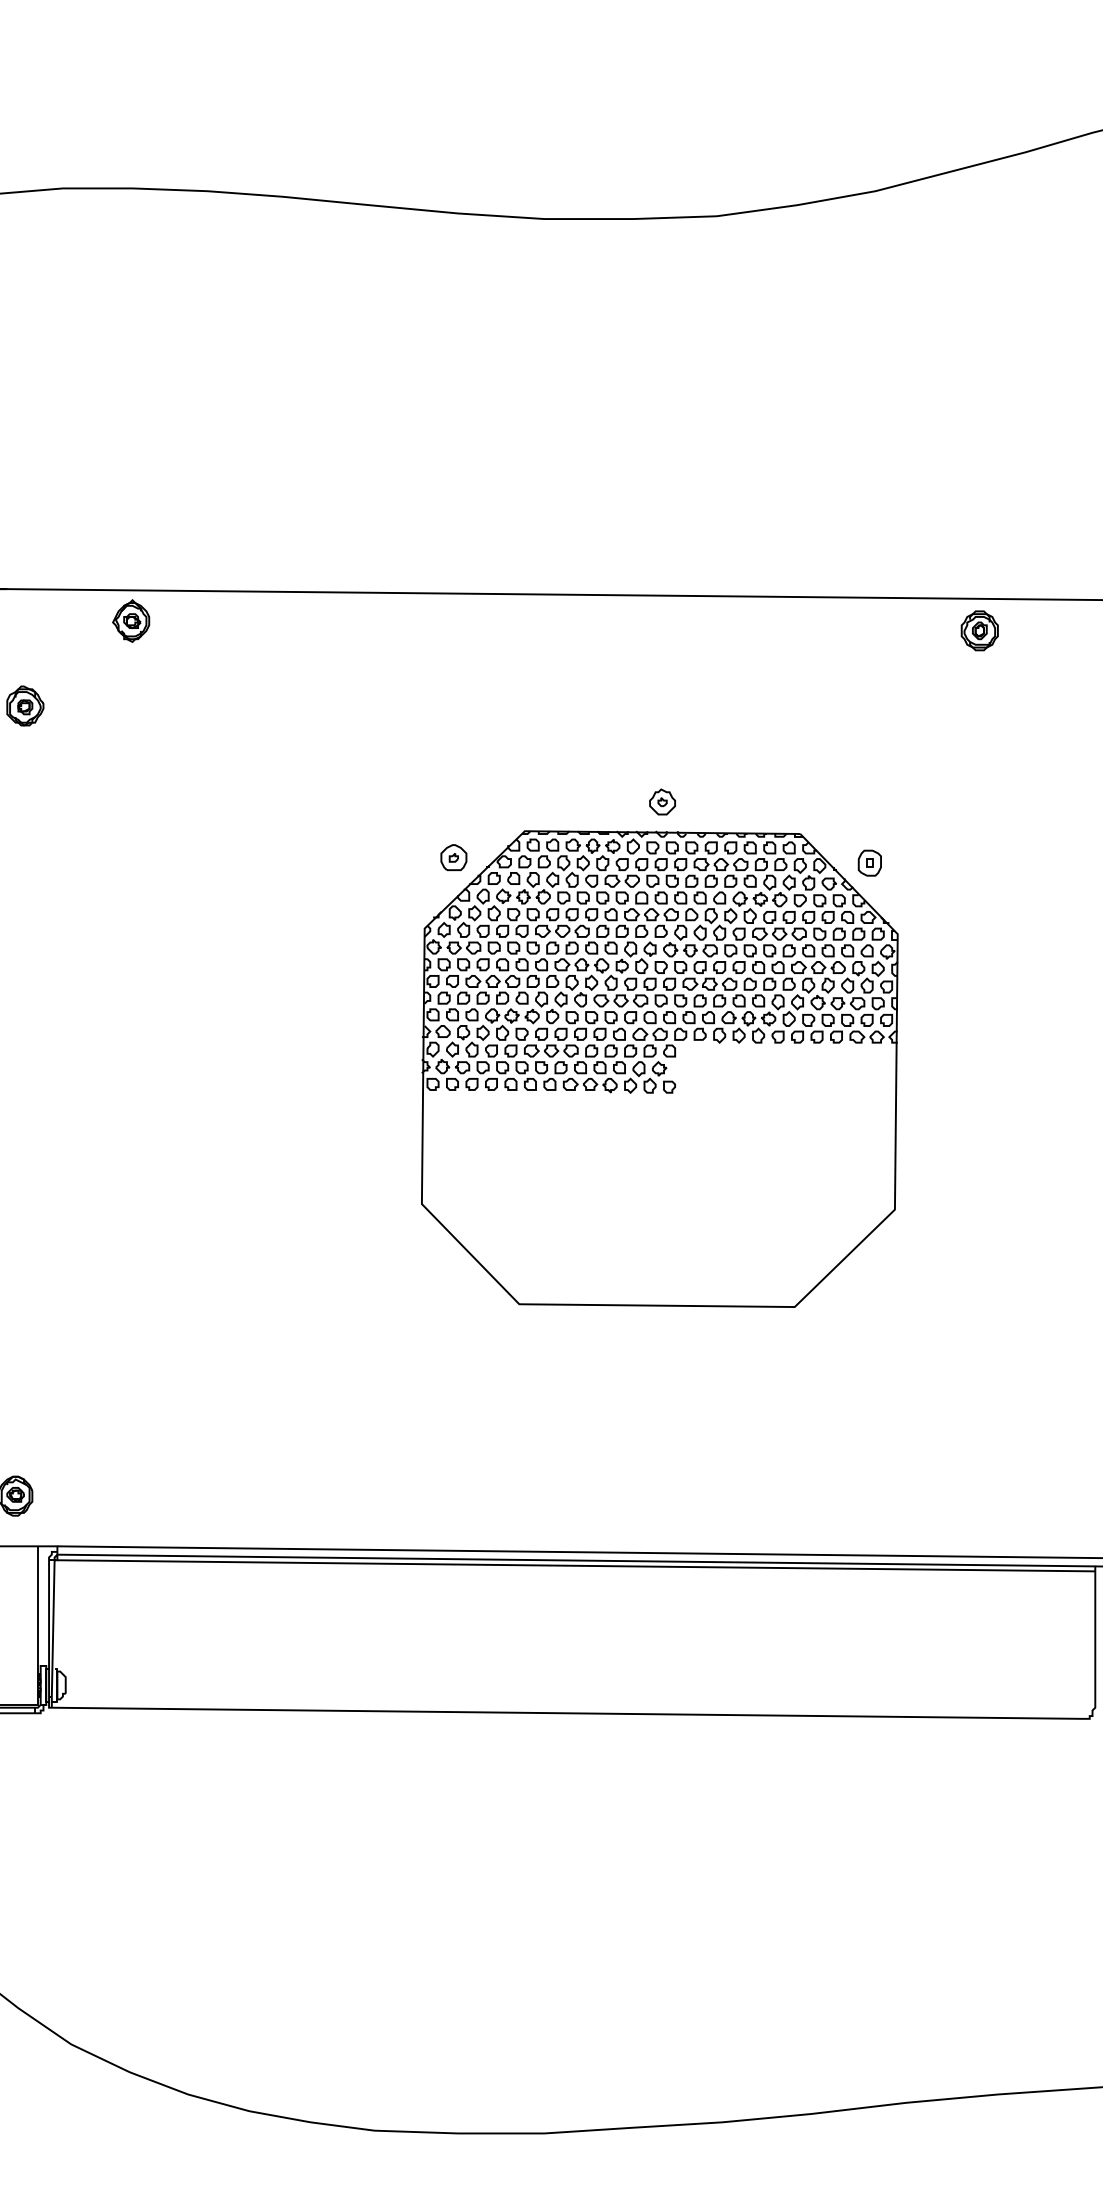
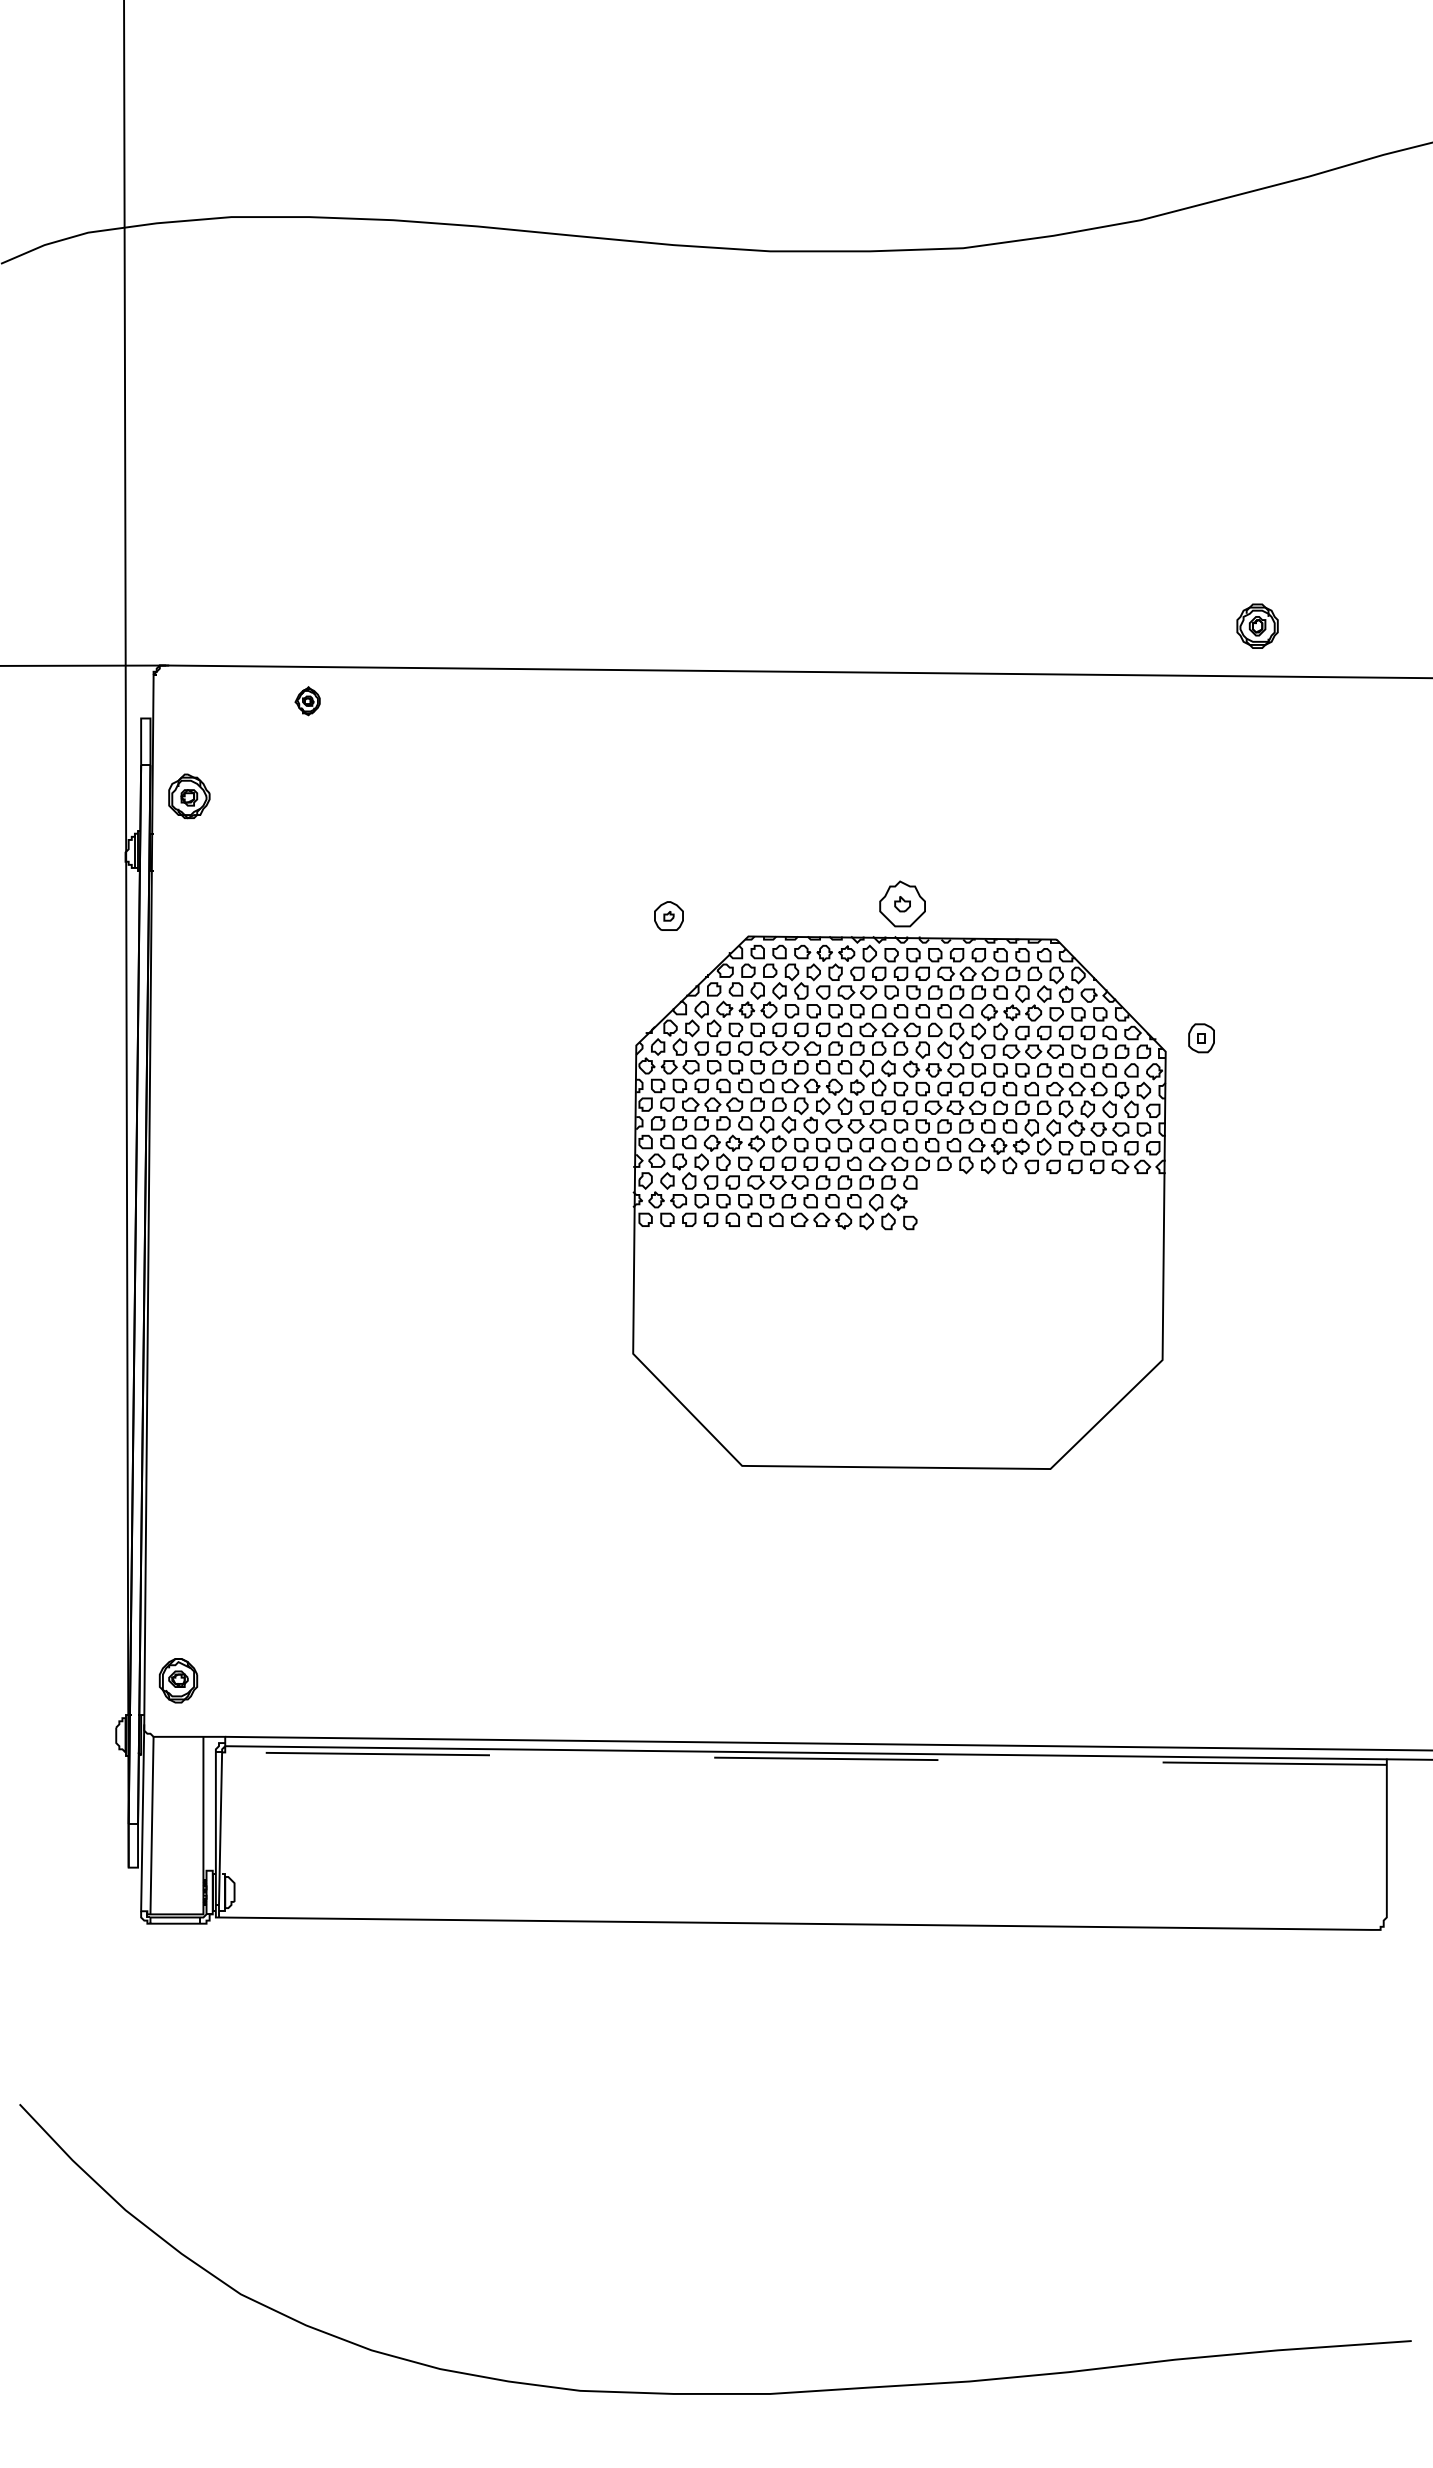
part: (130, 620) -> (307, 700), size x0.6
part: (979, 630) -> (1257, 625), moved
part: (662, 801) -> (902, 903), size x1.6
part: (453, 857) -> (668, 915), moved
part: (869, 863) -> (1201, 1038), moved
line: (576, 1565) -> (806, 1758), solid -> dashed

